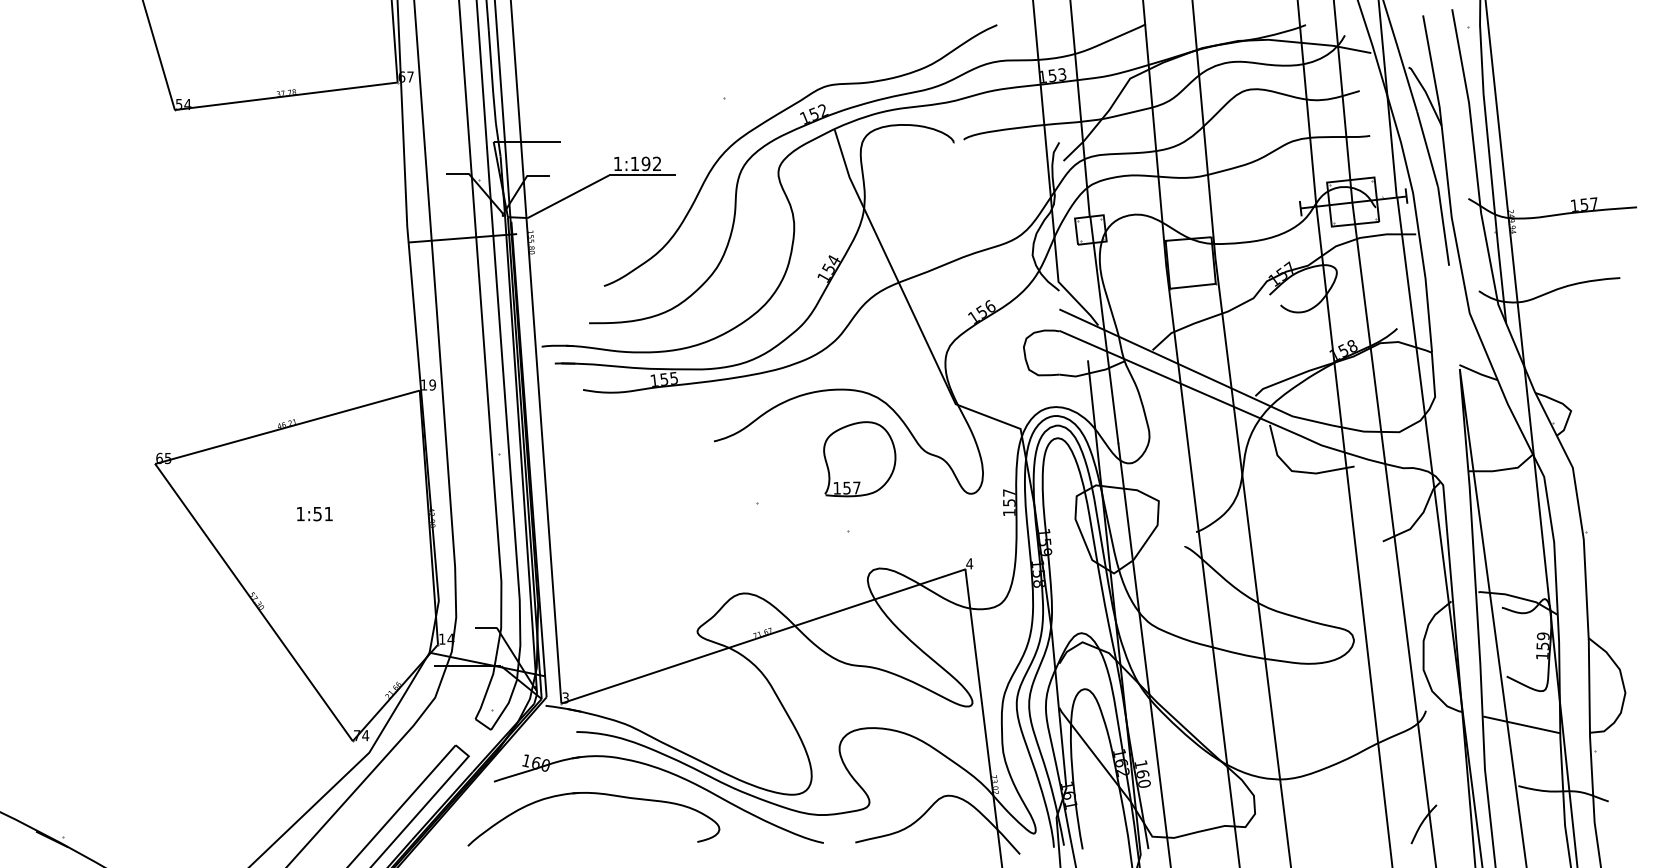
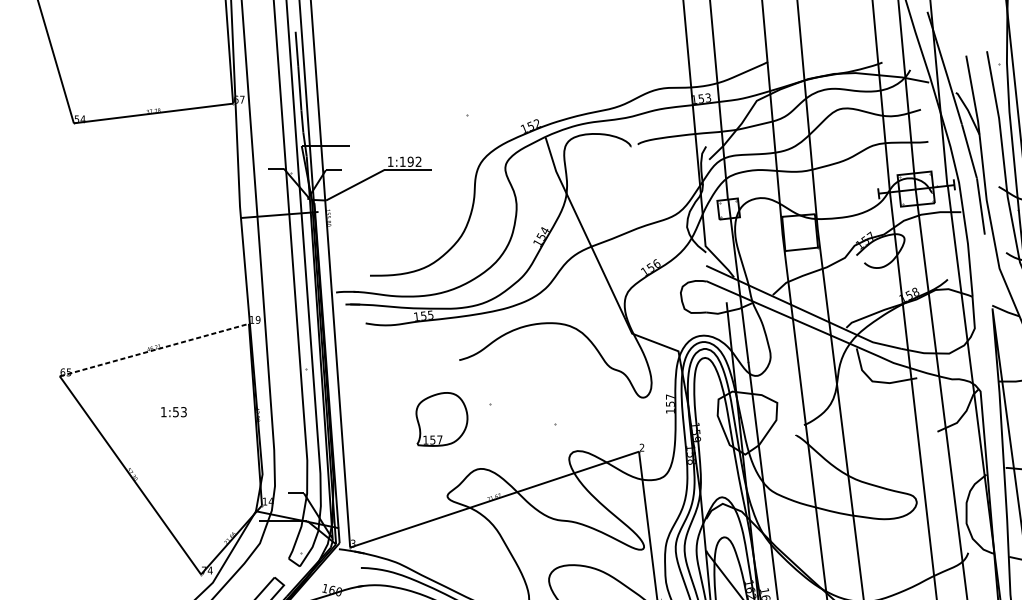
curve: (776, 116) -> (503, 127), removed
line: (287, 427) -> (154, 350), solid -> dashed
part: (859, 459) -> (441, 419), moved
text: (328, 513) -> (183, 411), 1:51 -> 1:53
text: (969, 563) -> (641, 447), 4 -> 2

